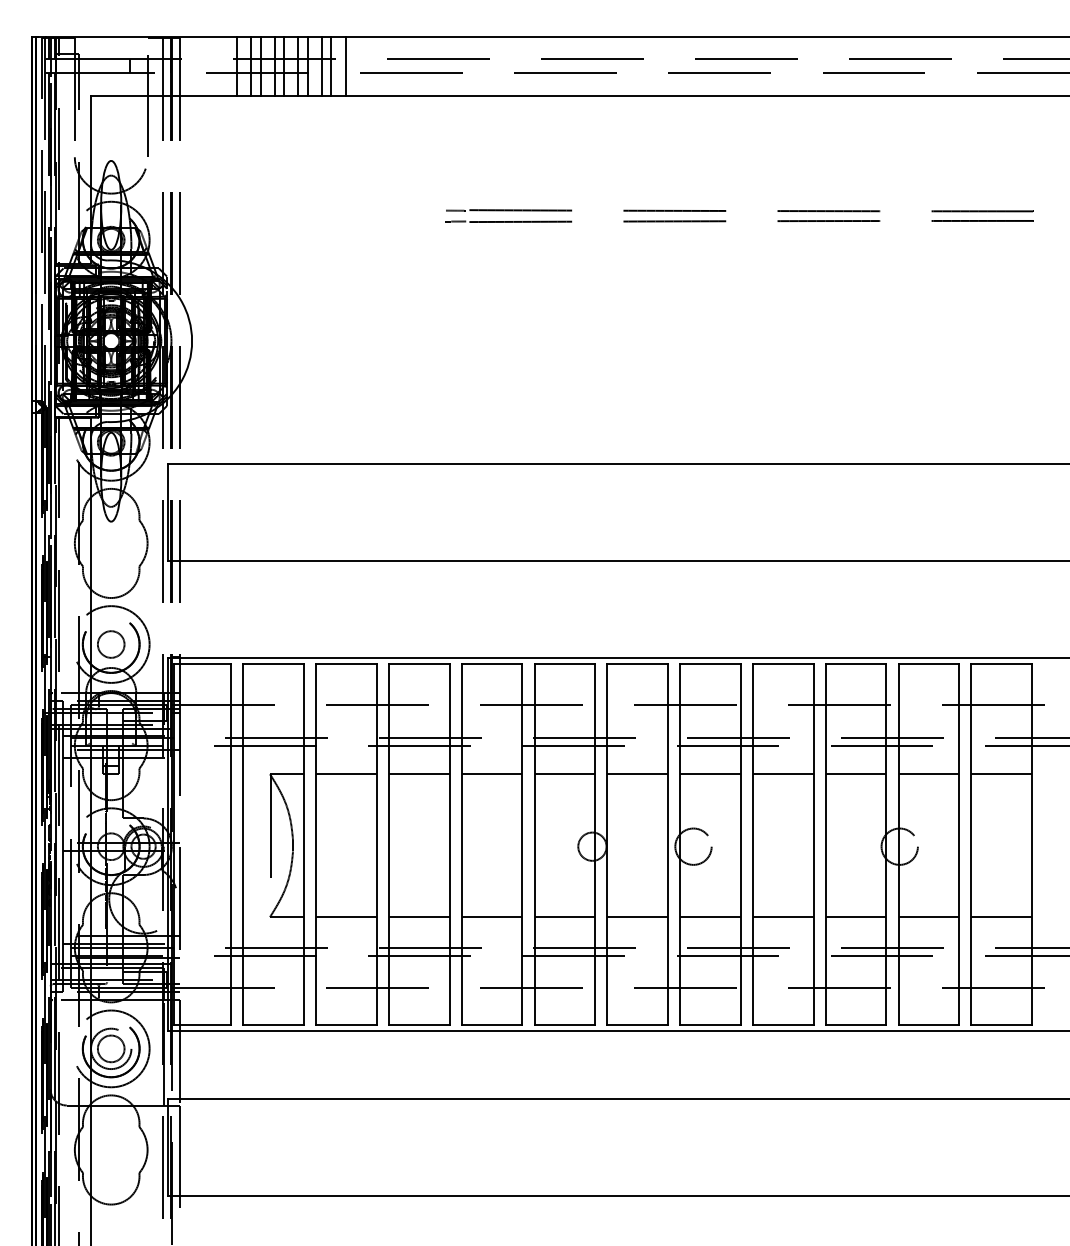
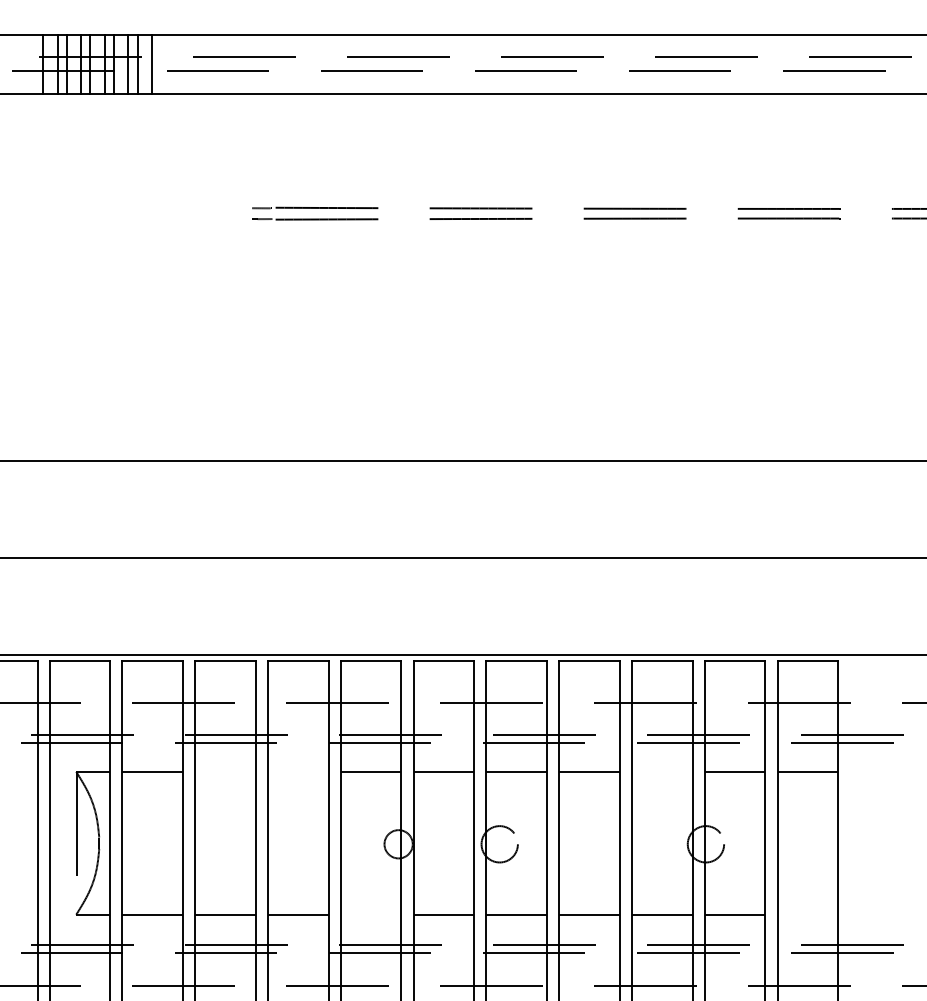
line: (419, 774) -> (225, 772), removed
line: (491, 774) -> (297, 772), removed
line: (855, 774) -> (661, 772), removed
line: (564, 917) -> (370, 915), removed
line: (1001, 917) -> (807, 915), removed

